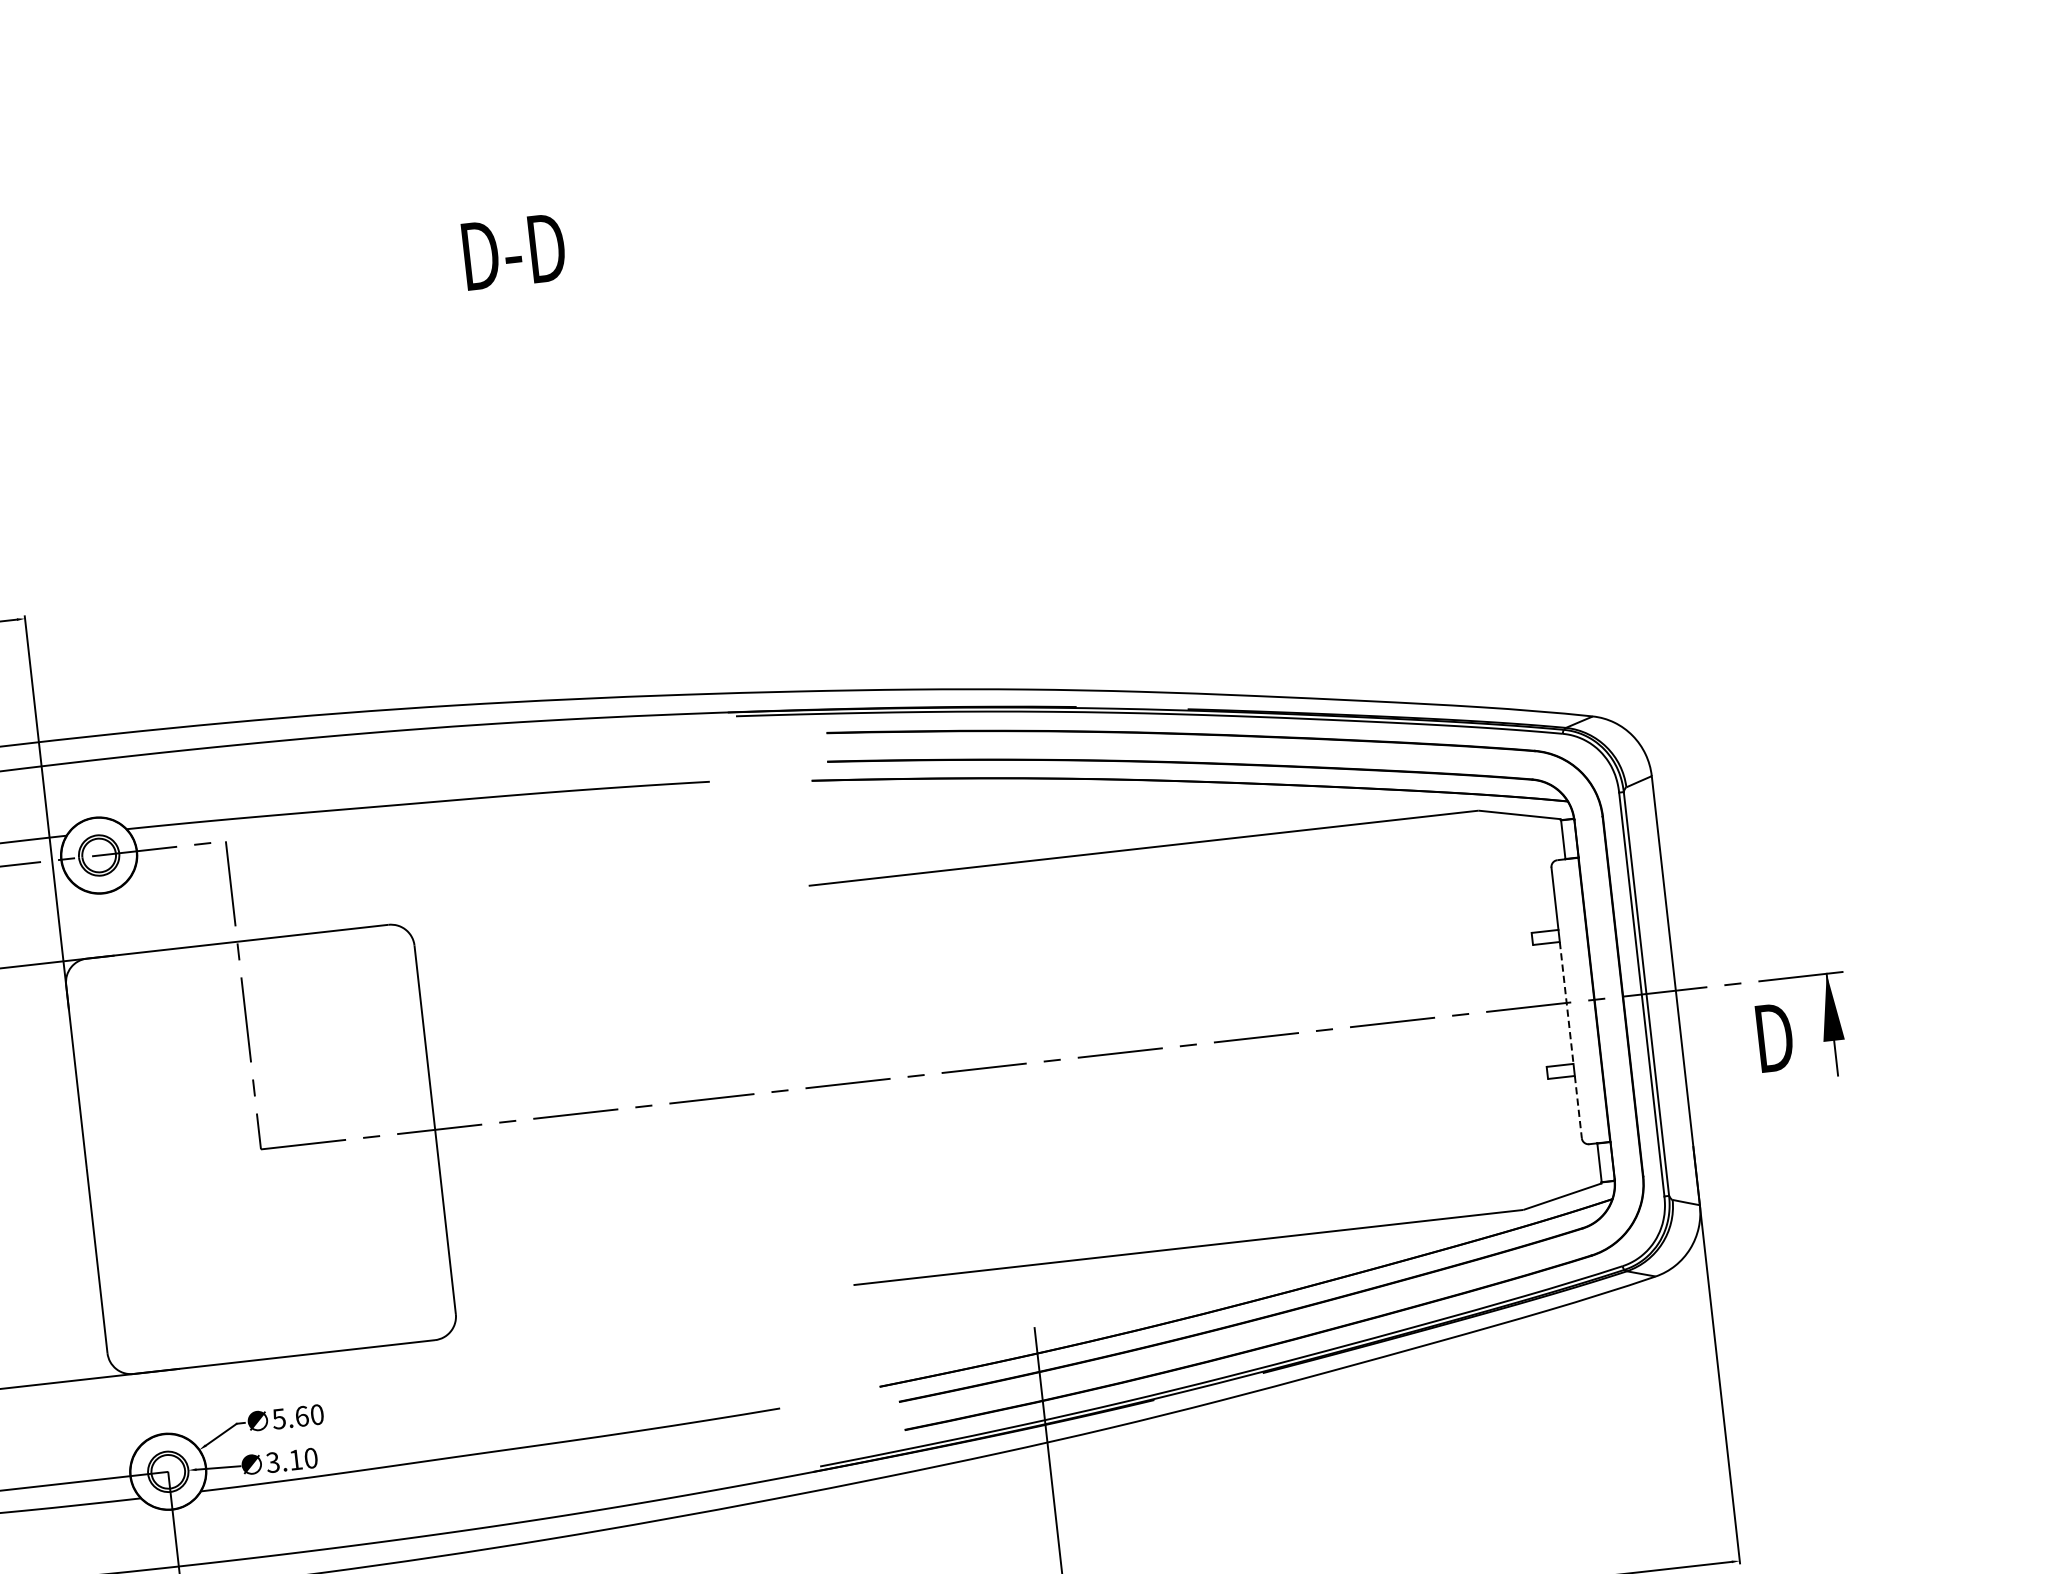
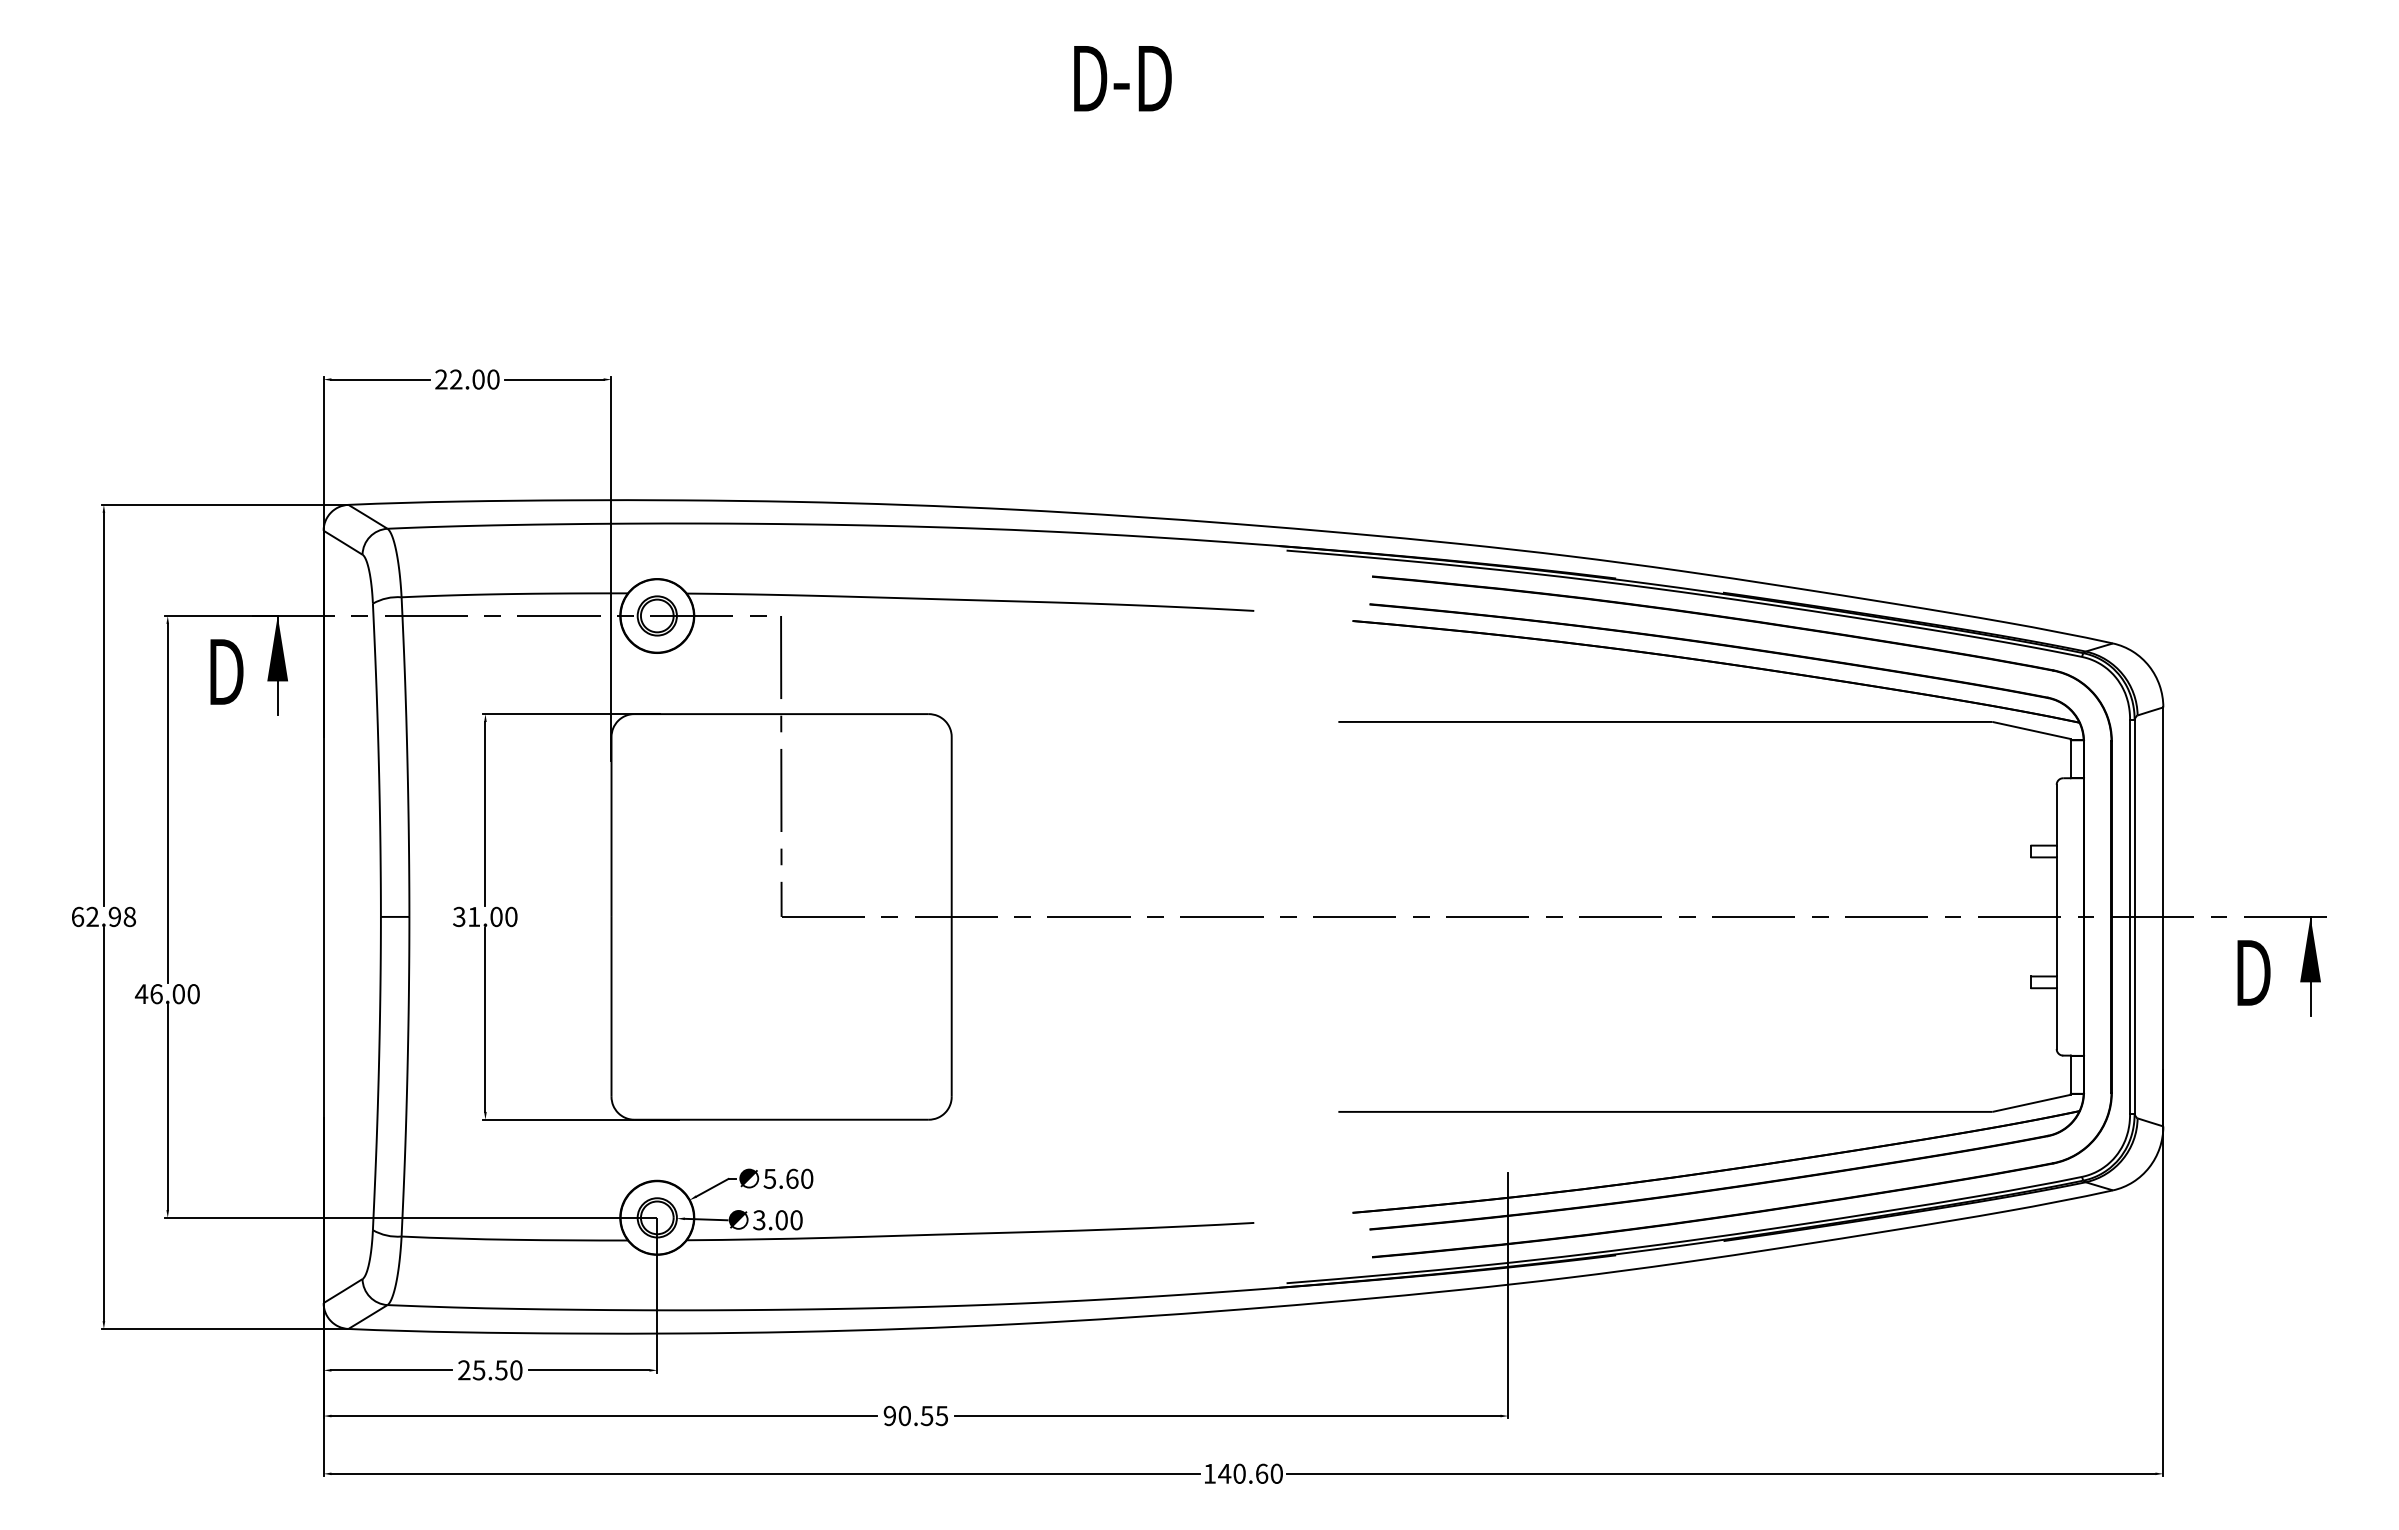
line: (1566, 1002) -> (2056, 916), dashed -> solid
line: (1578, 1108) -> (2056, 1019), dashed -> solid
text: (295, 1460) -> (781, 1220), 3.10 -> 3.00

